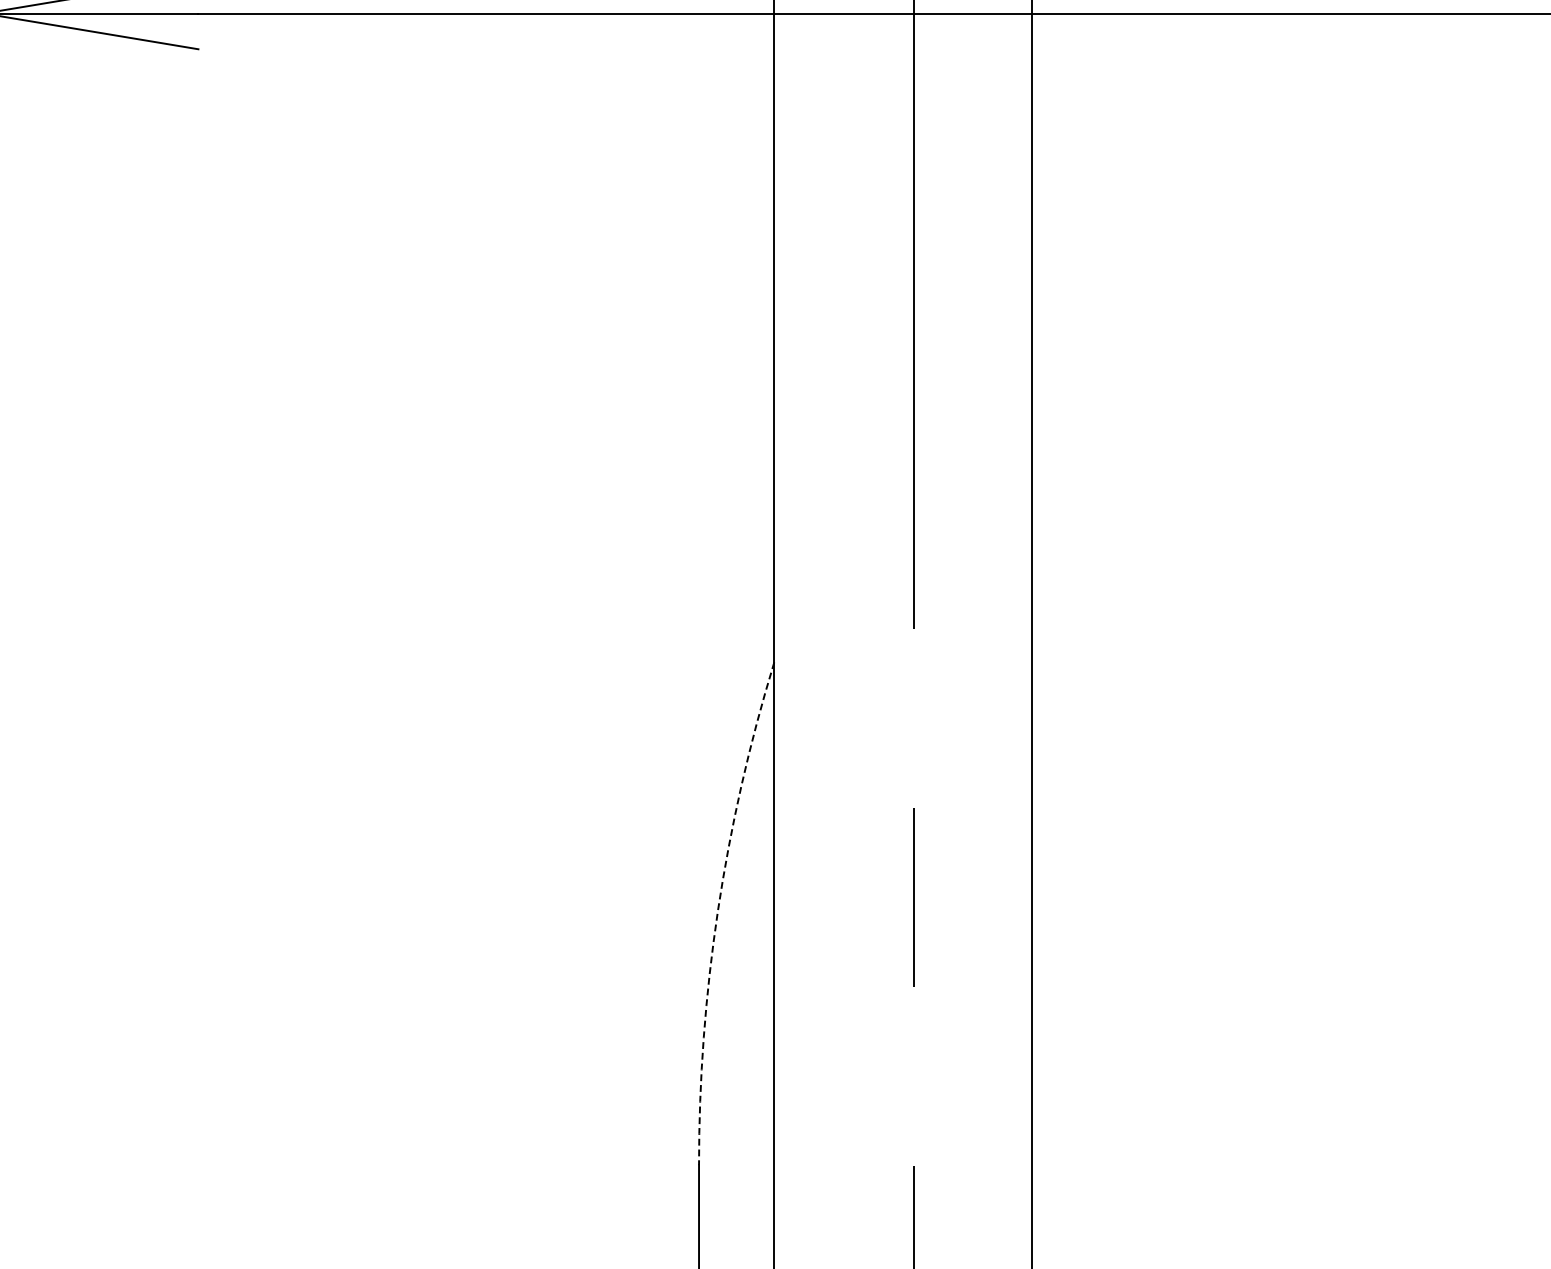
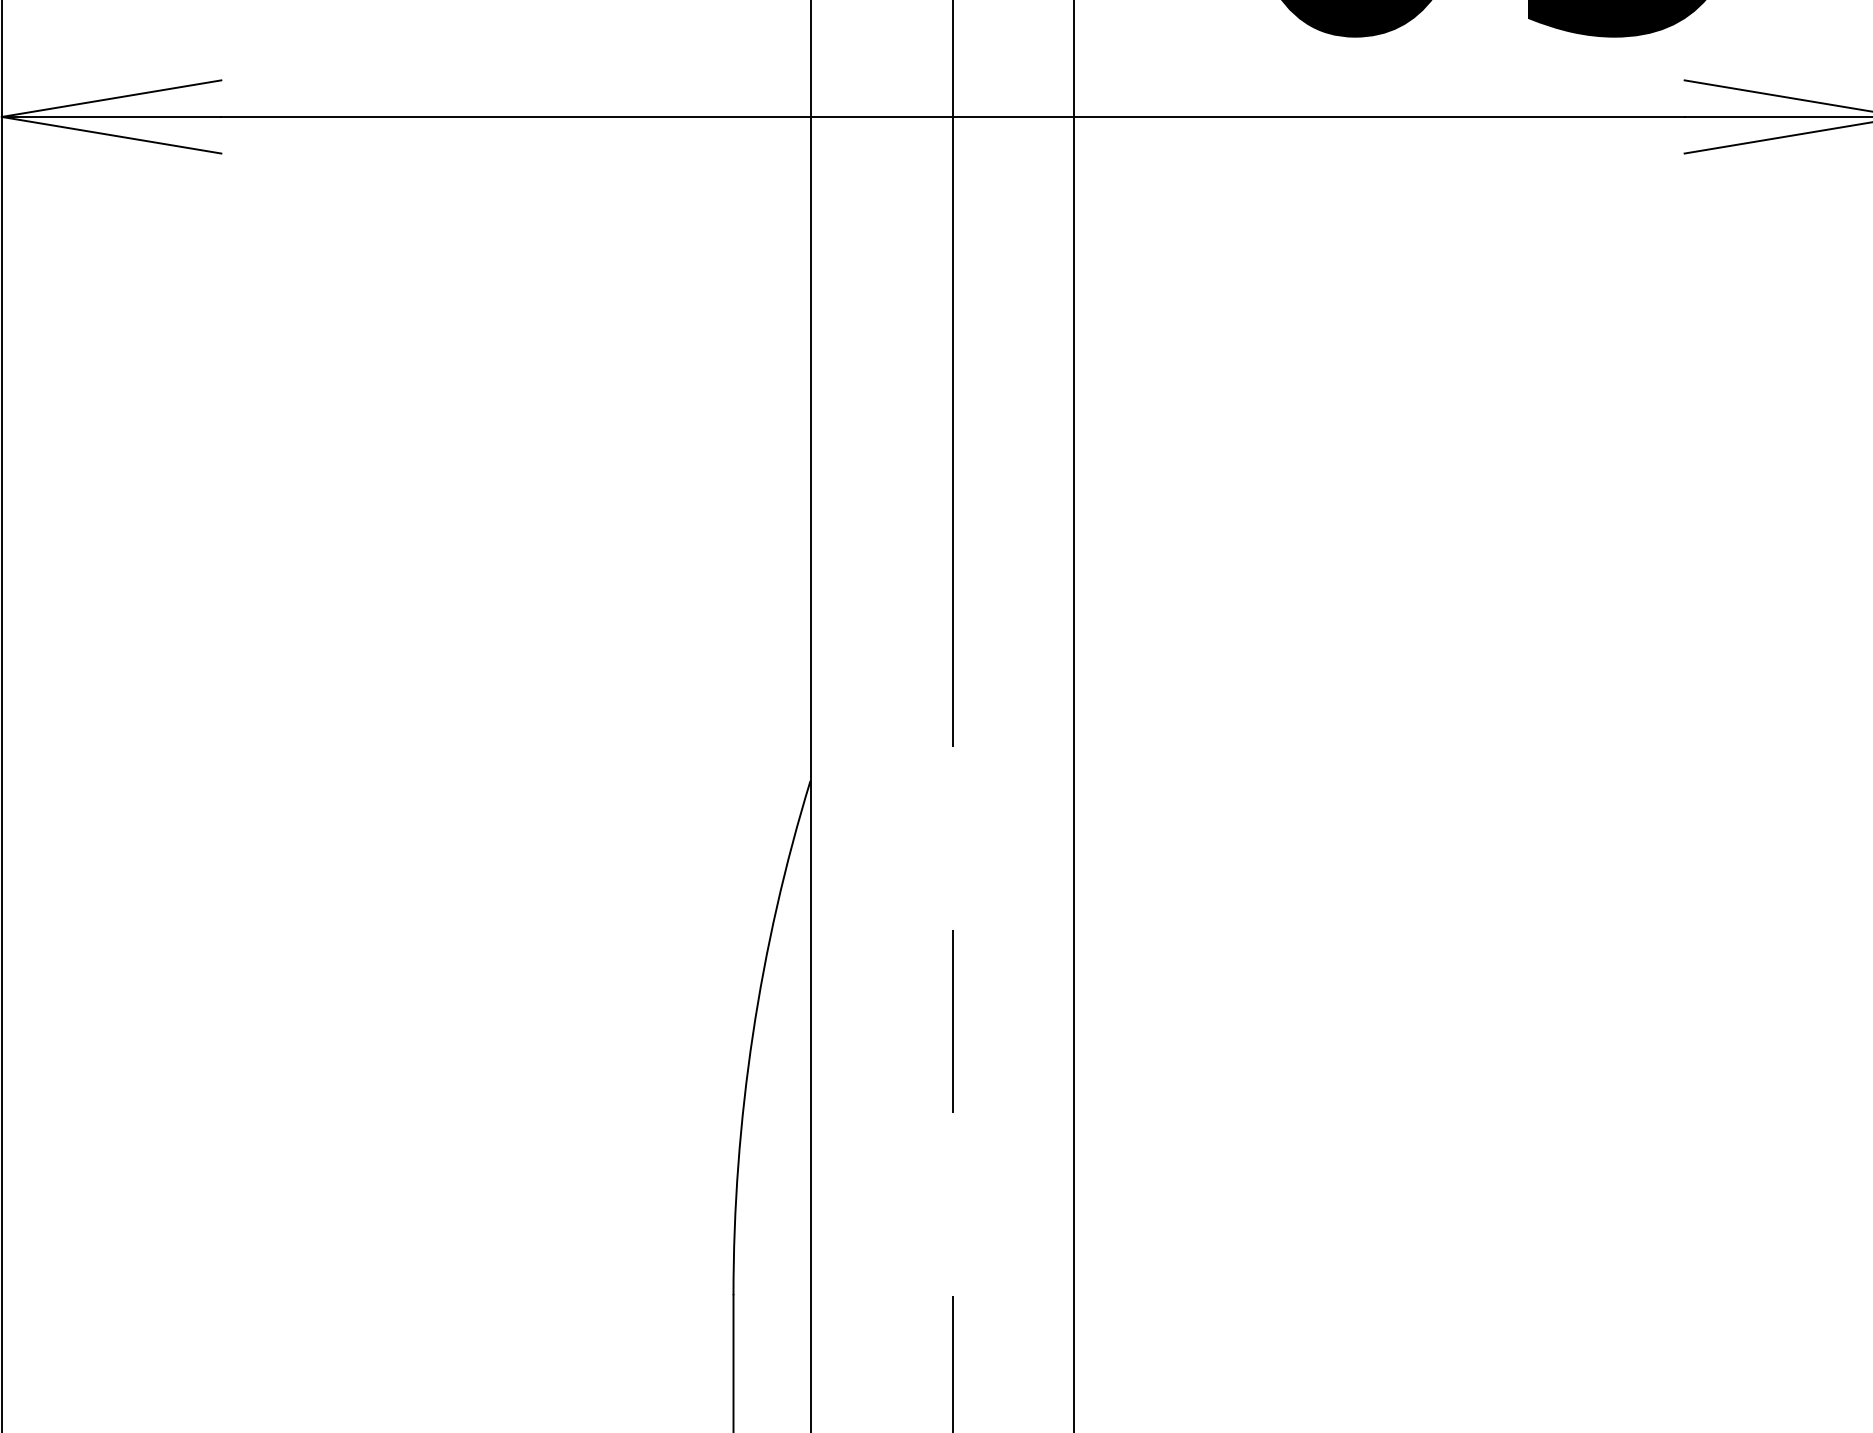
arc: (717, 911) -> (752, 1035), dashed -> solid

